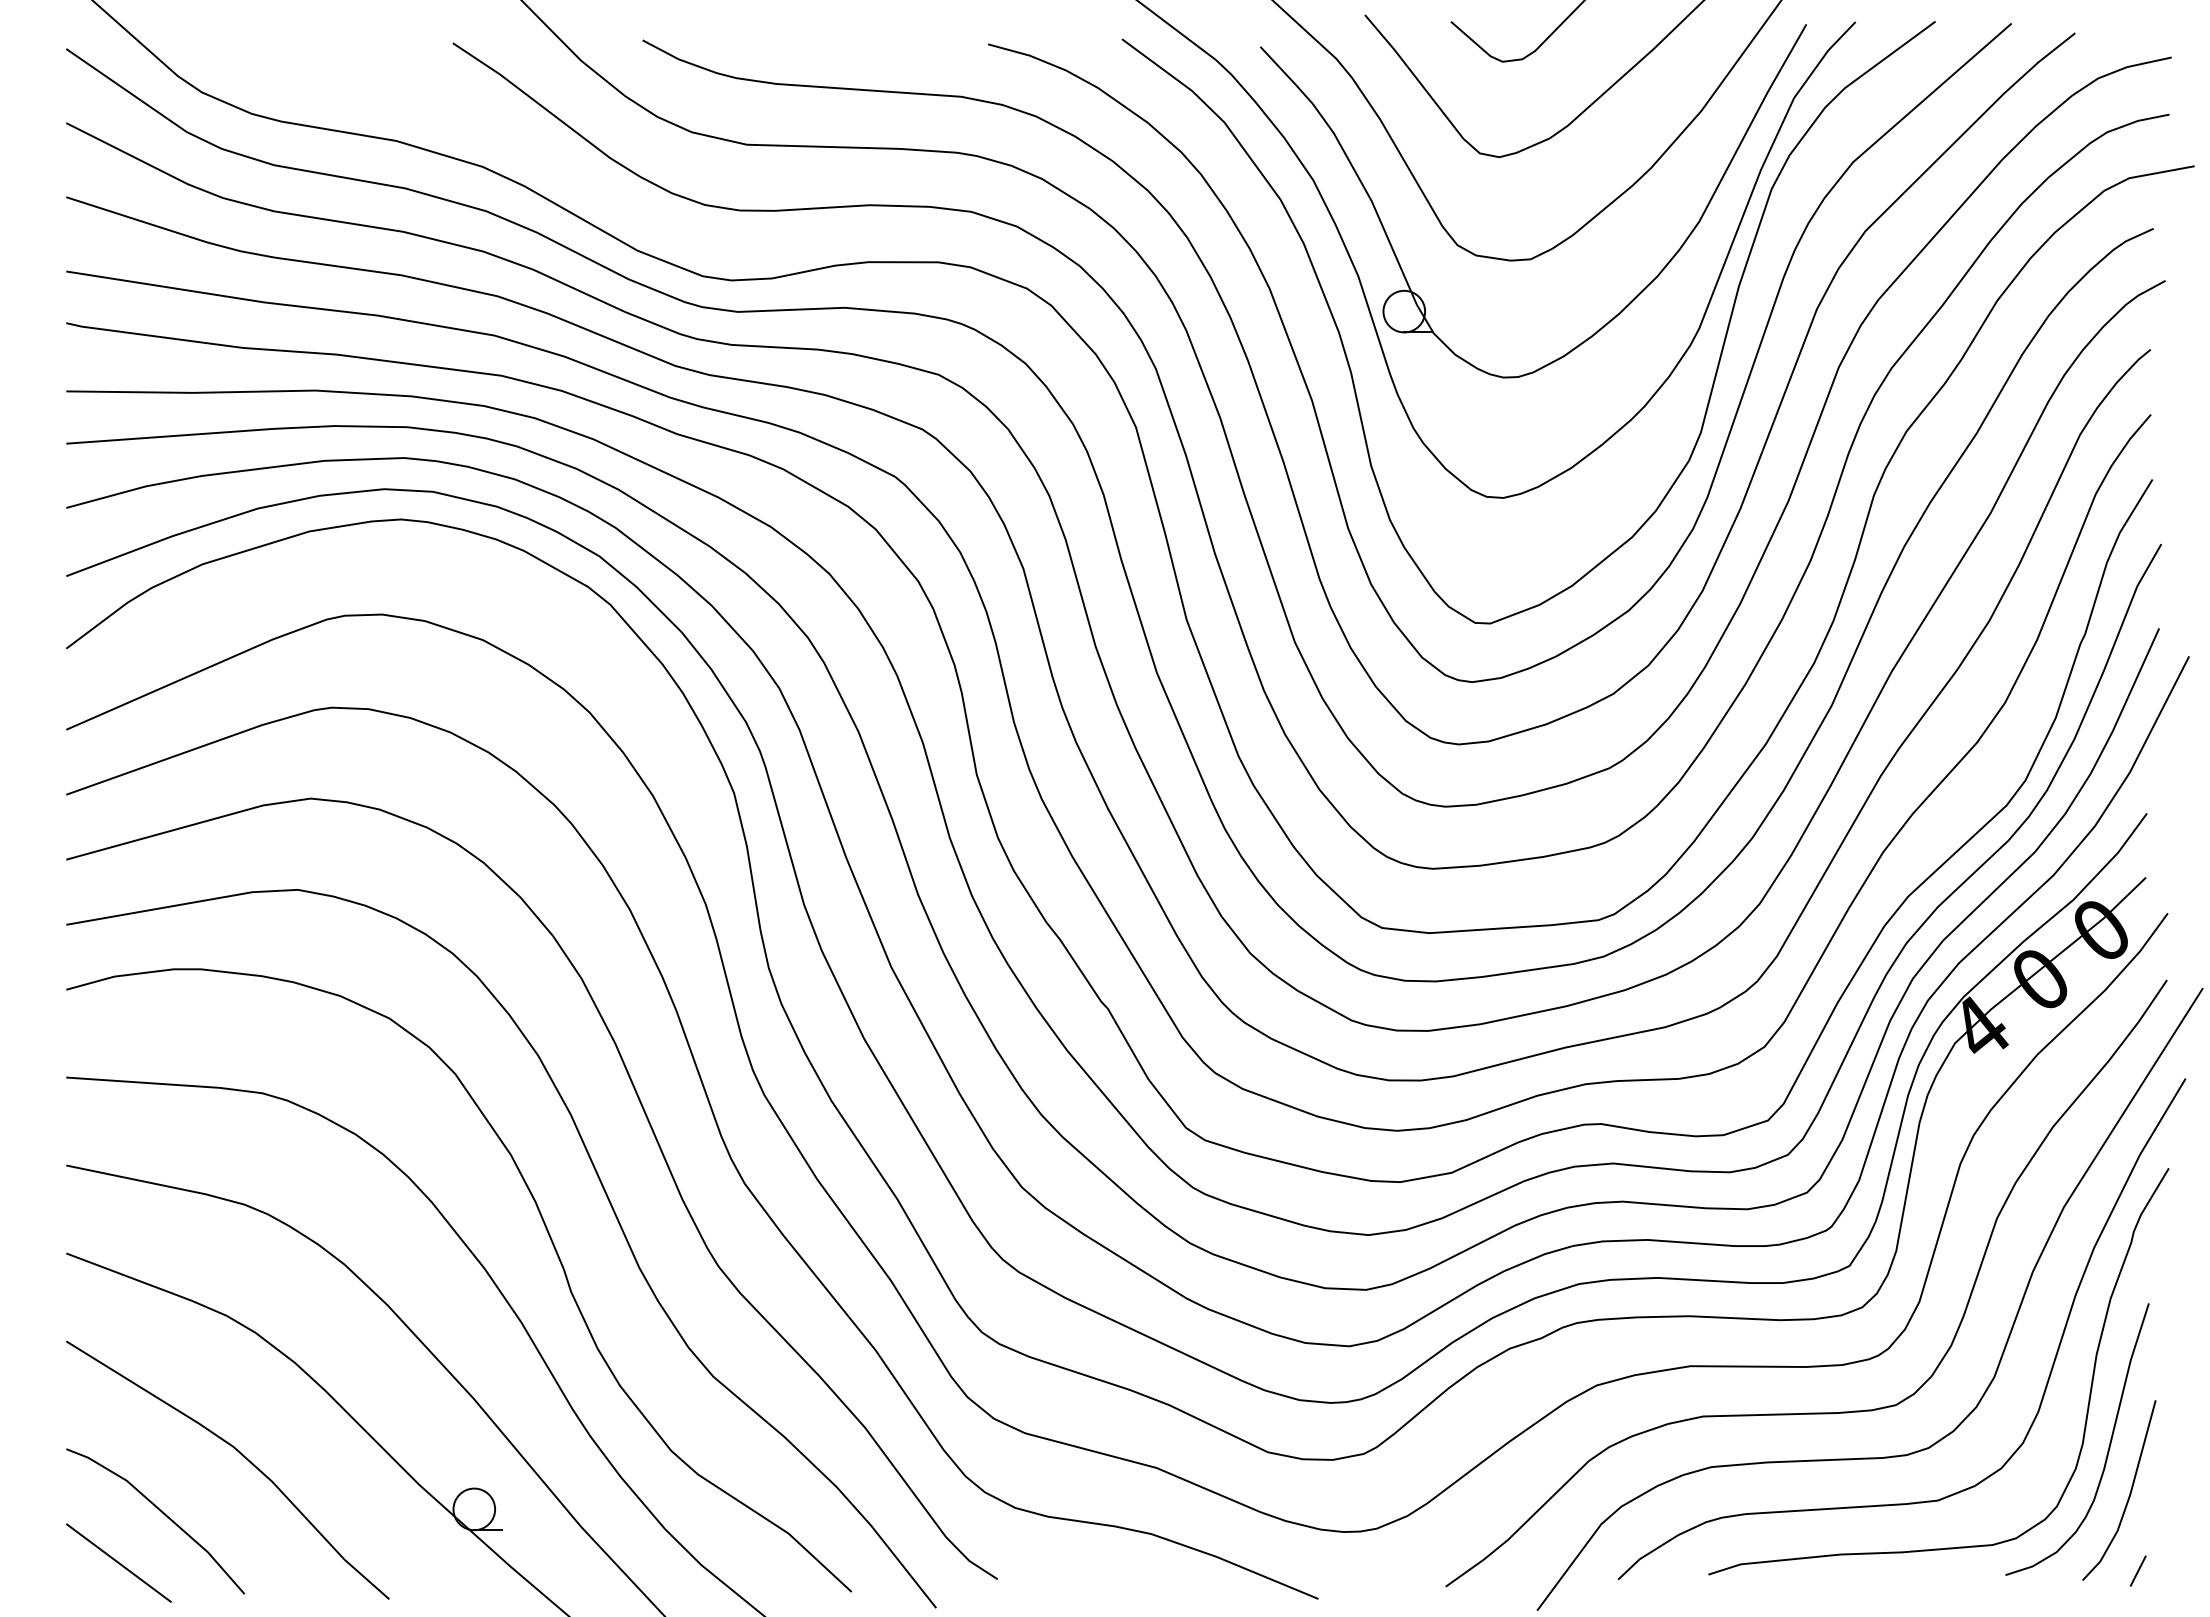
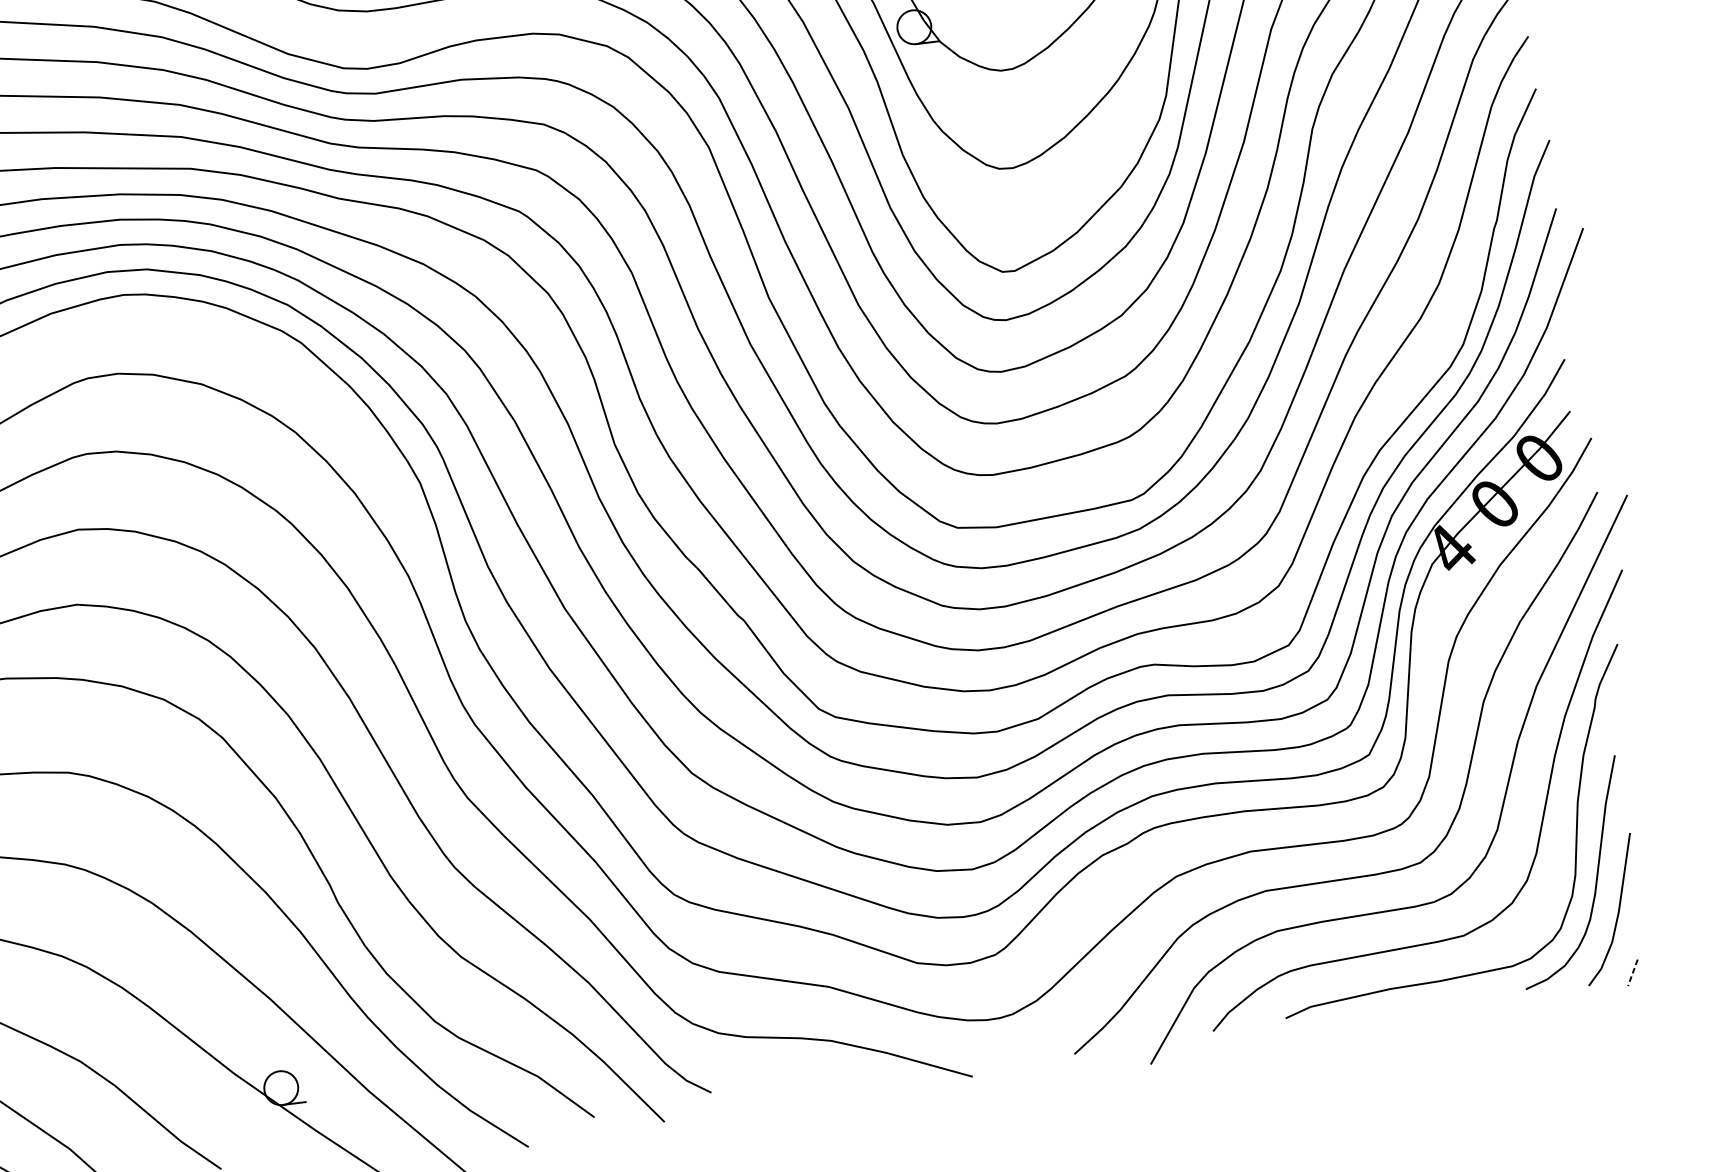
line: (2138, 1571) -> (1633, 973), solid -> dashed

